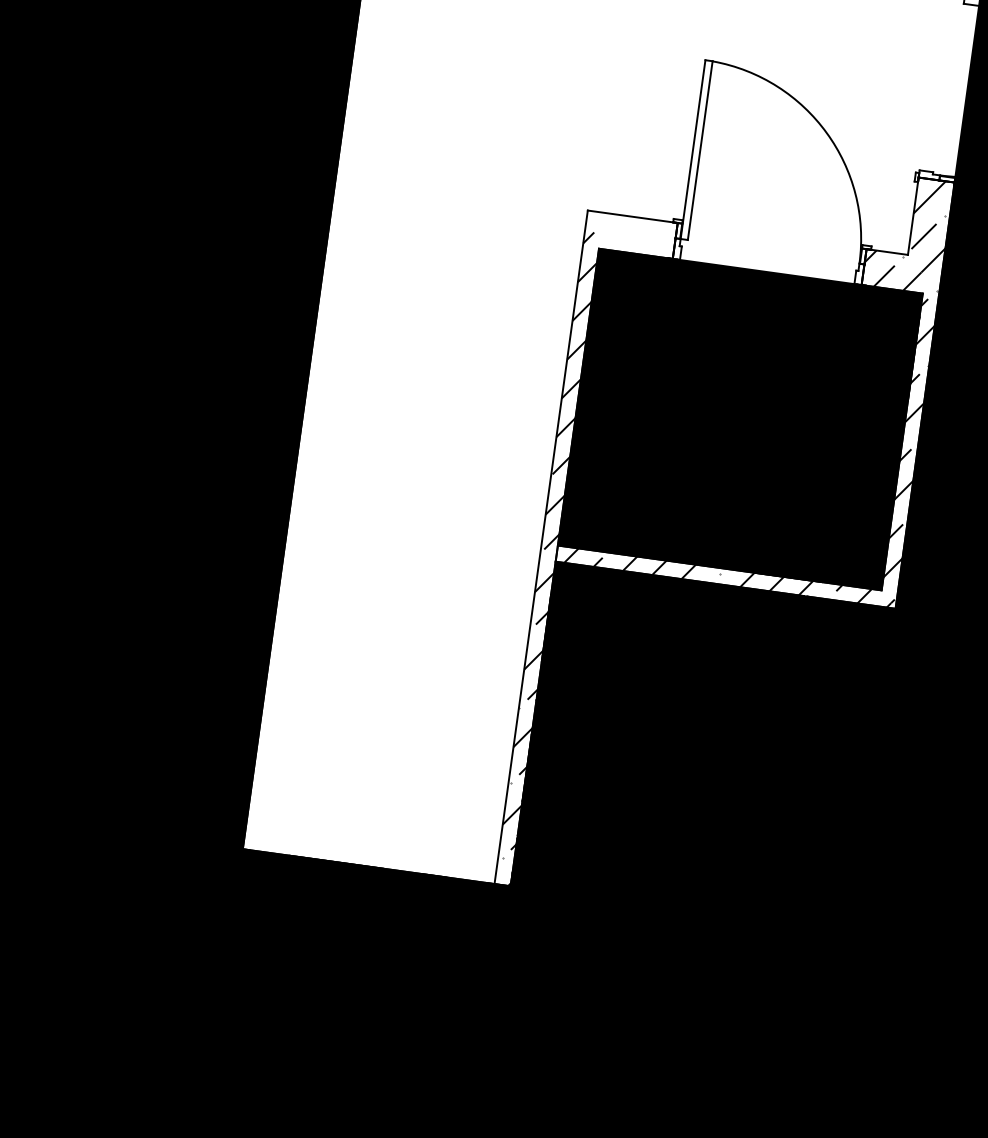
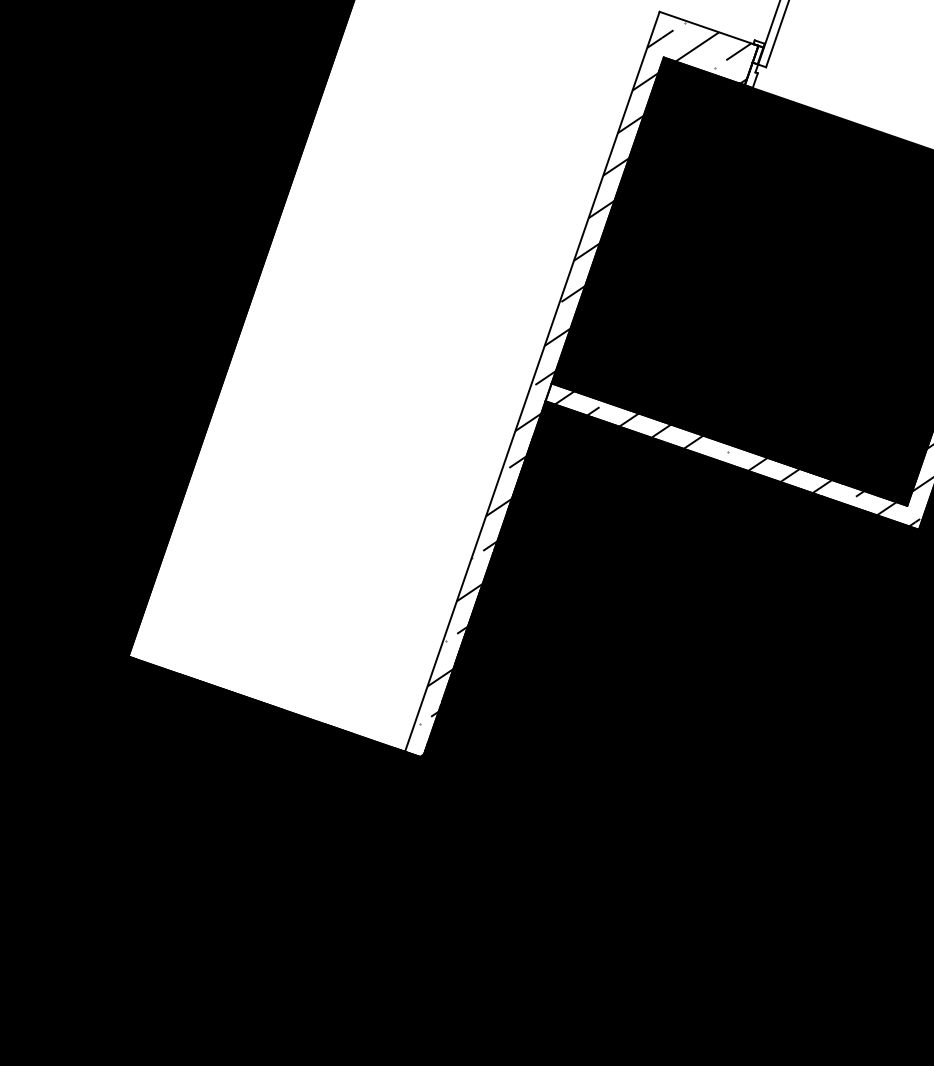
hatch: (633, 236) -> (705, 51), added

